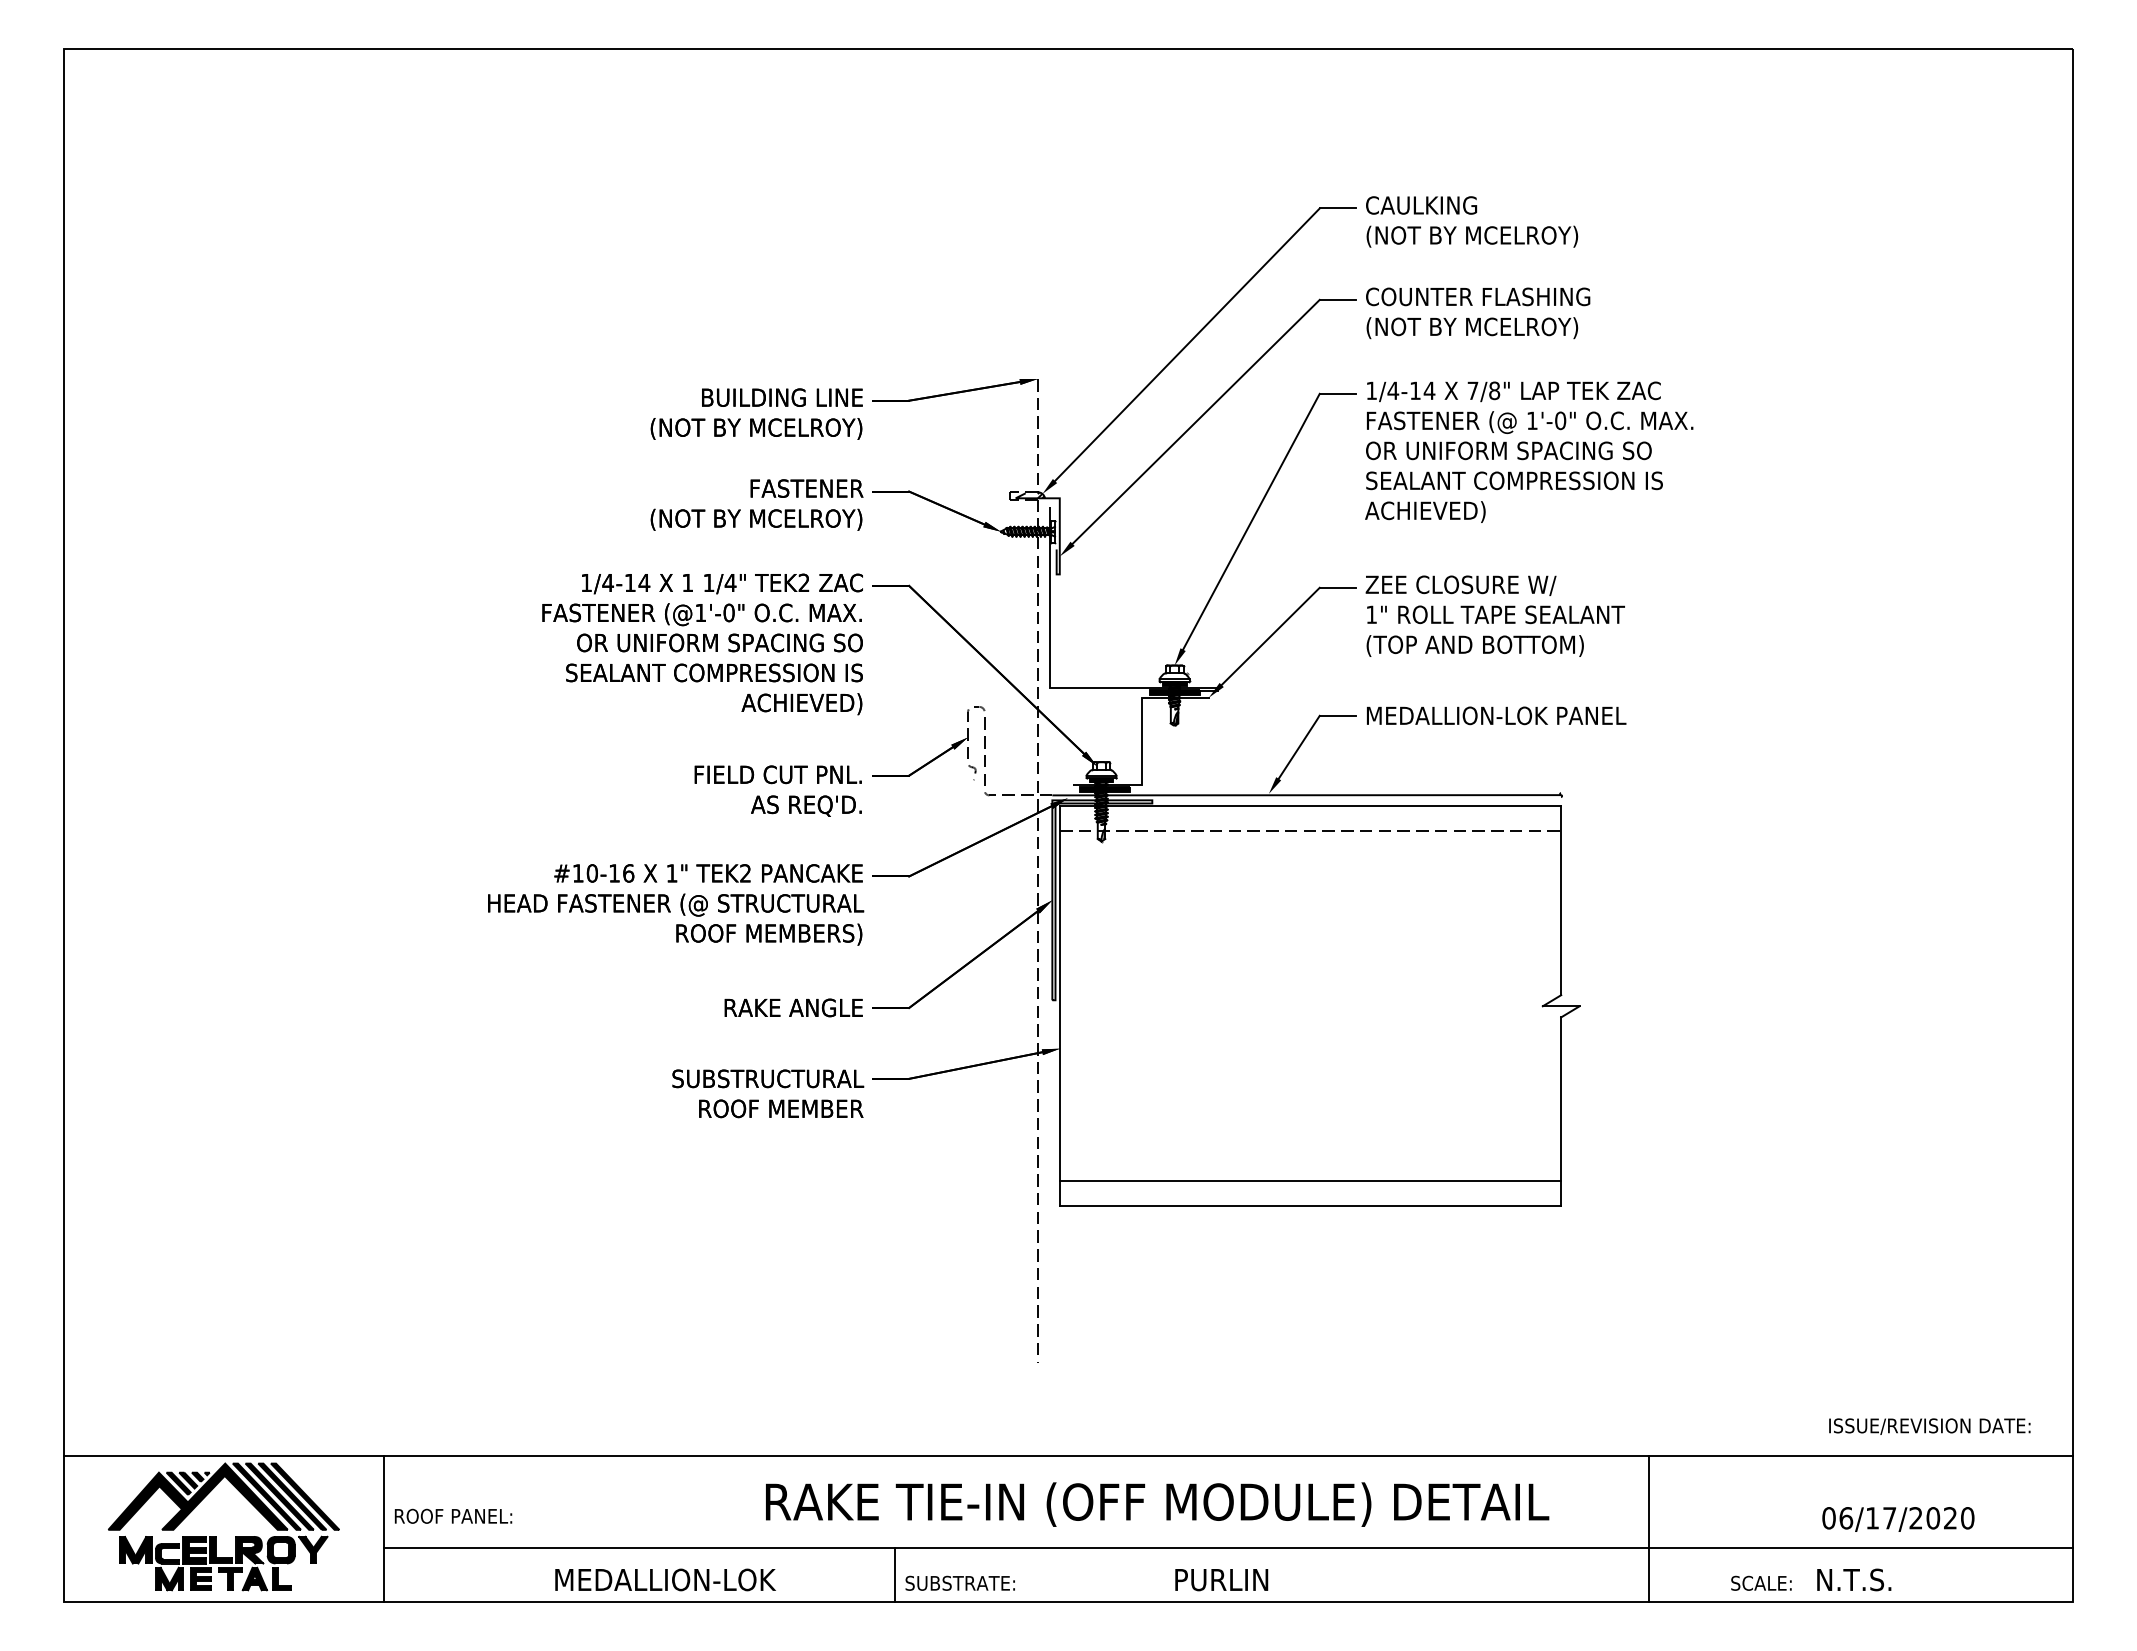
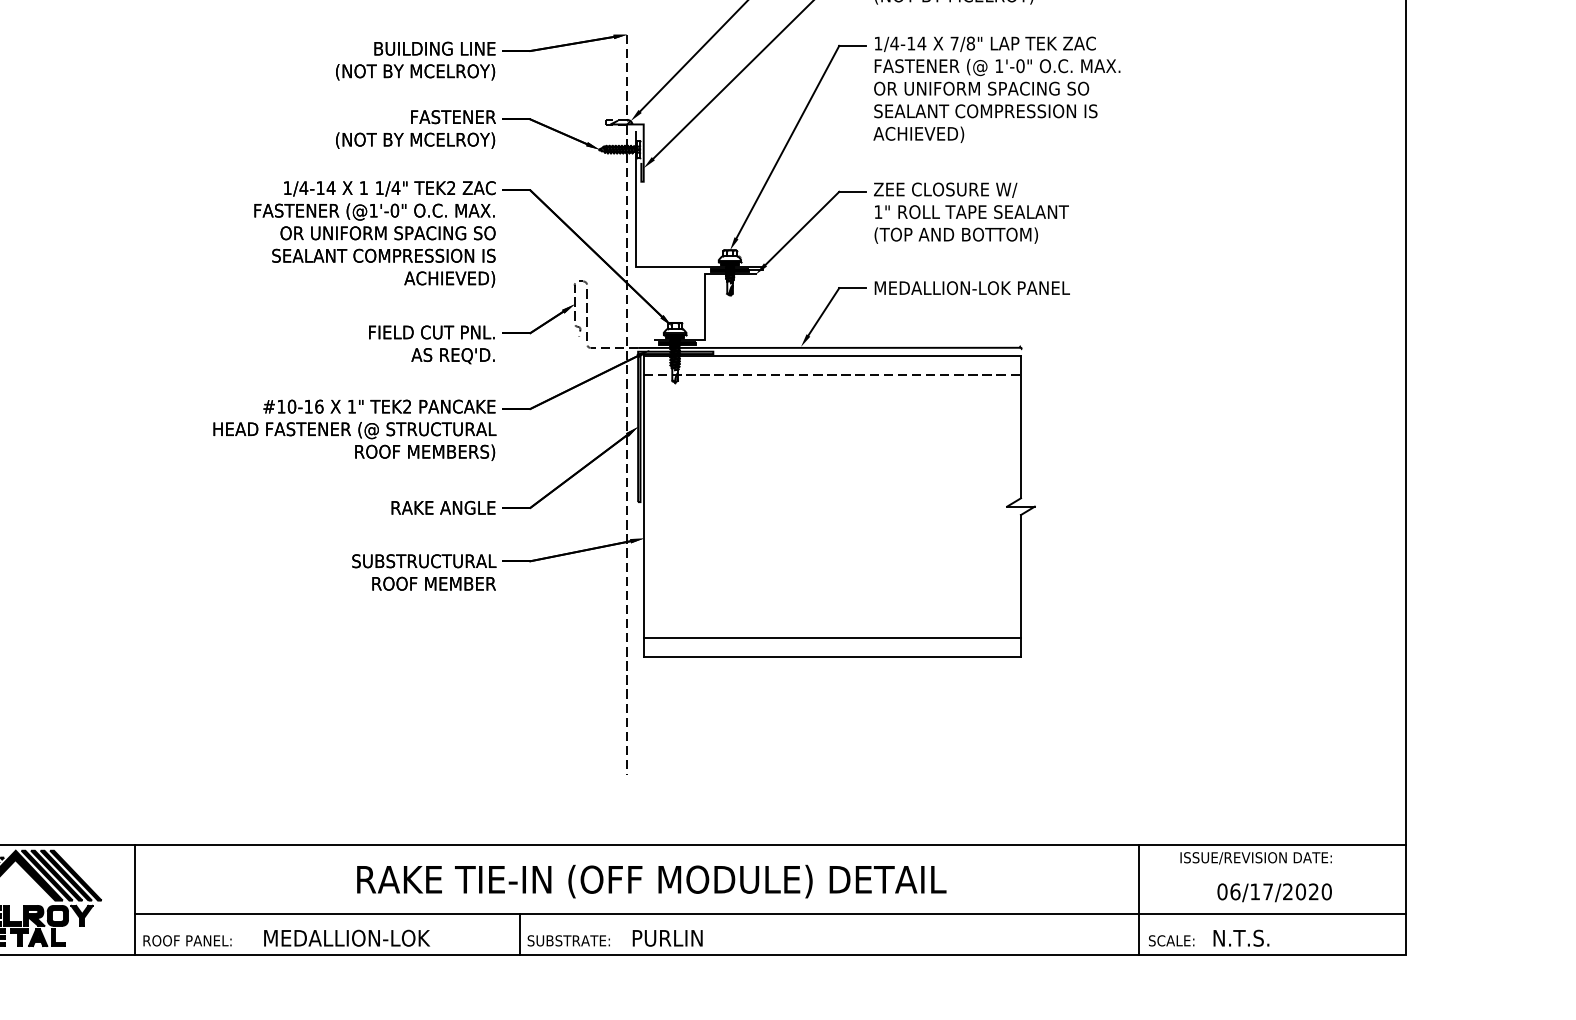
text: (1929, 1426) -> (1255, 858), moved
text: (1157, 1504) -> (651, 881), moved
text: (453, 1515) -> (187, 940), moved
line: (1649, 1528) -> (1139, 899), moved
text: (1221, 1580) -> (667, 938), moved

